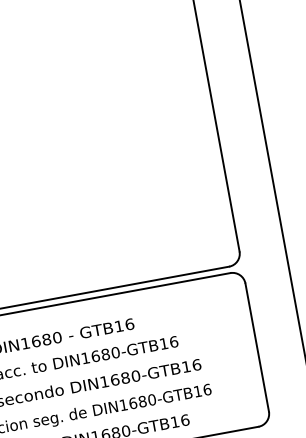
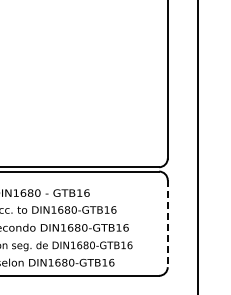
line: (257, 348) -> (167, 224), solid -> dashed

